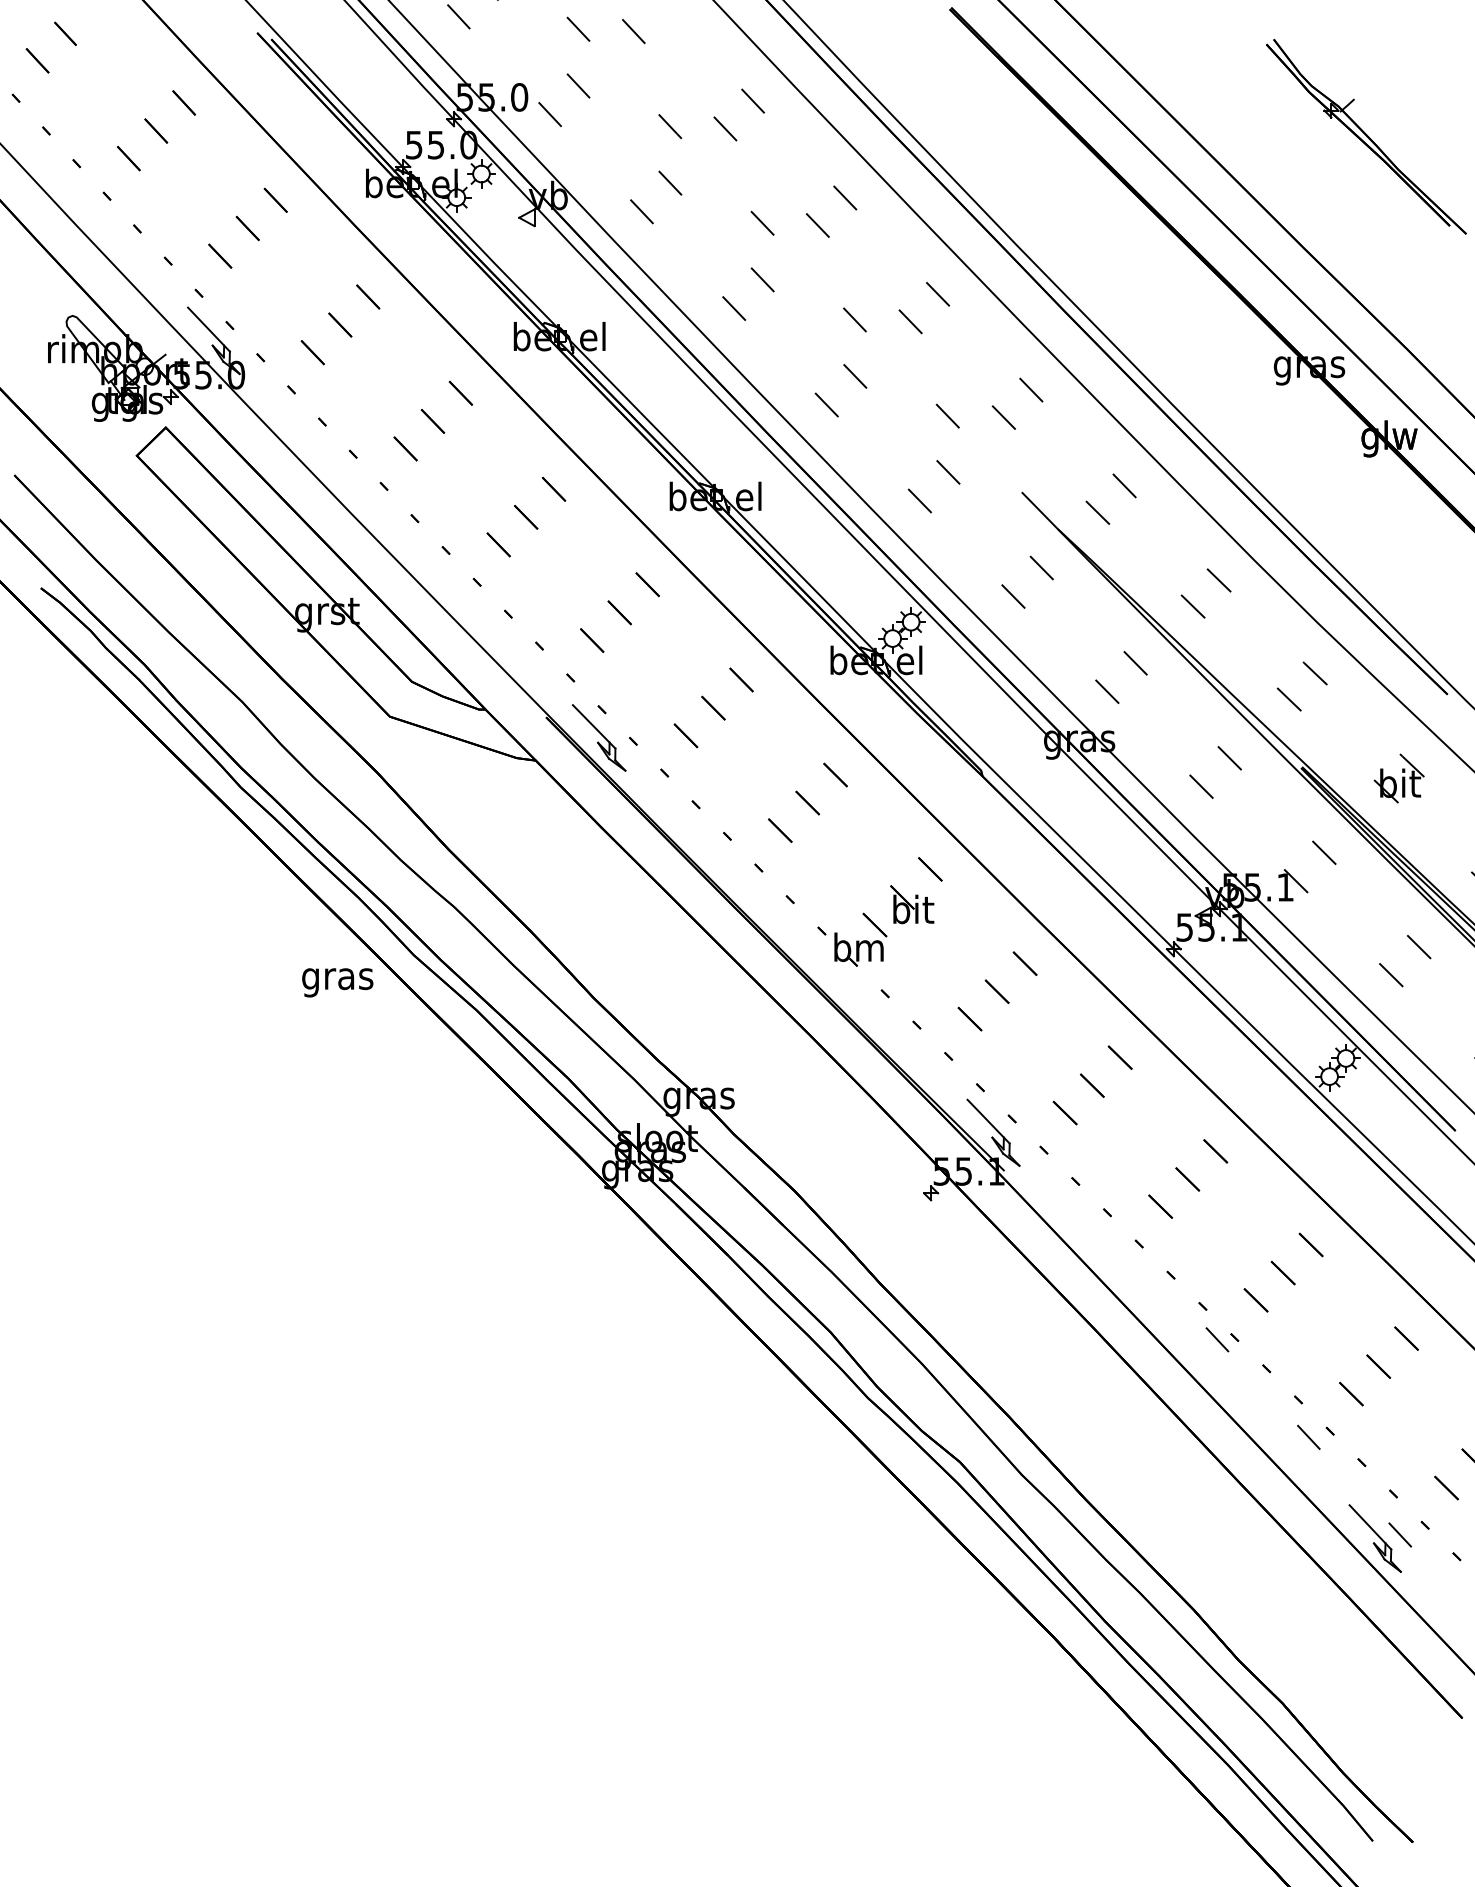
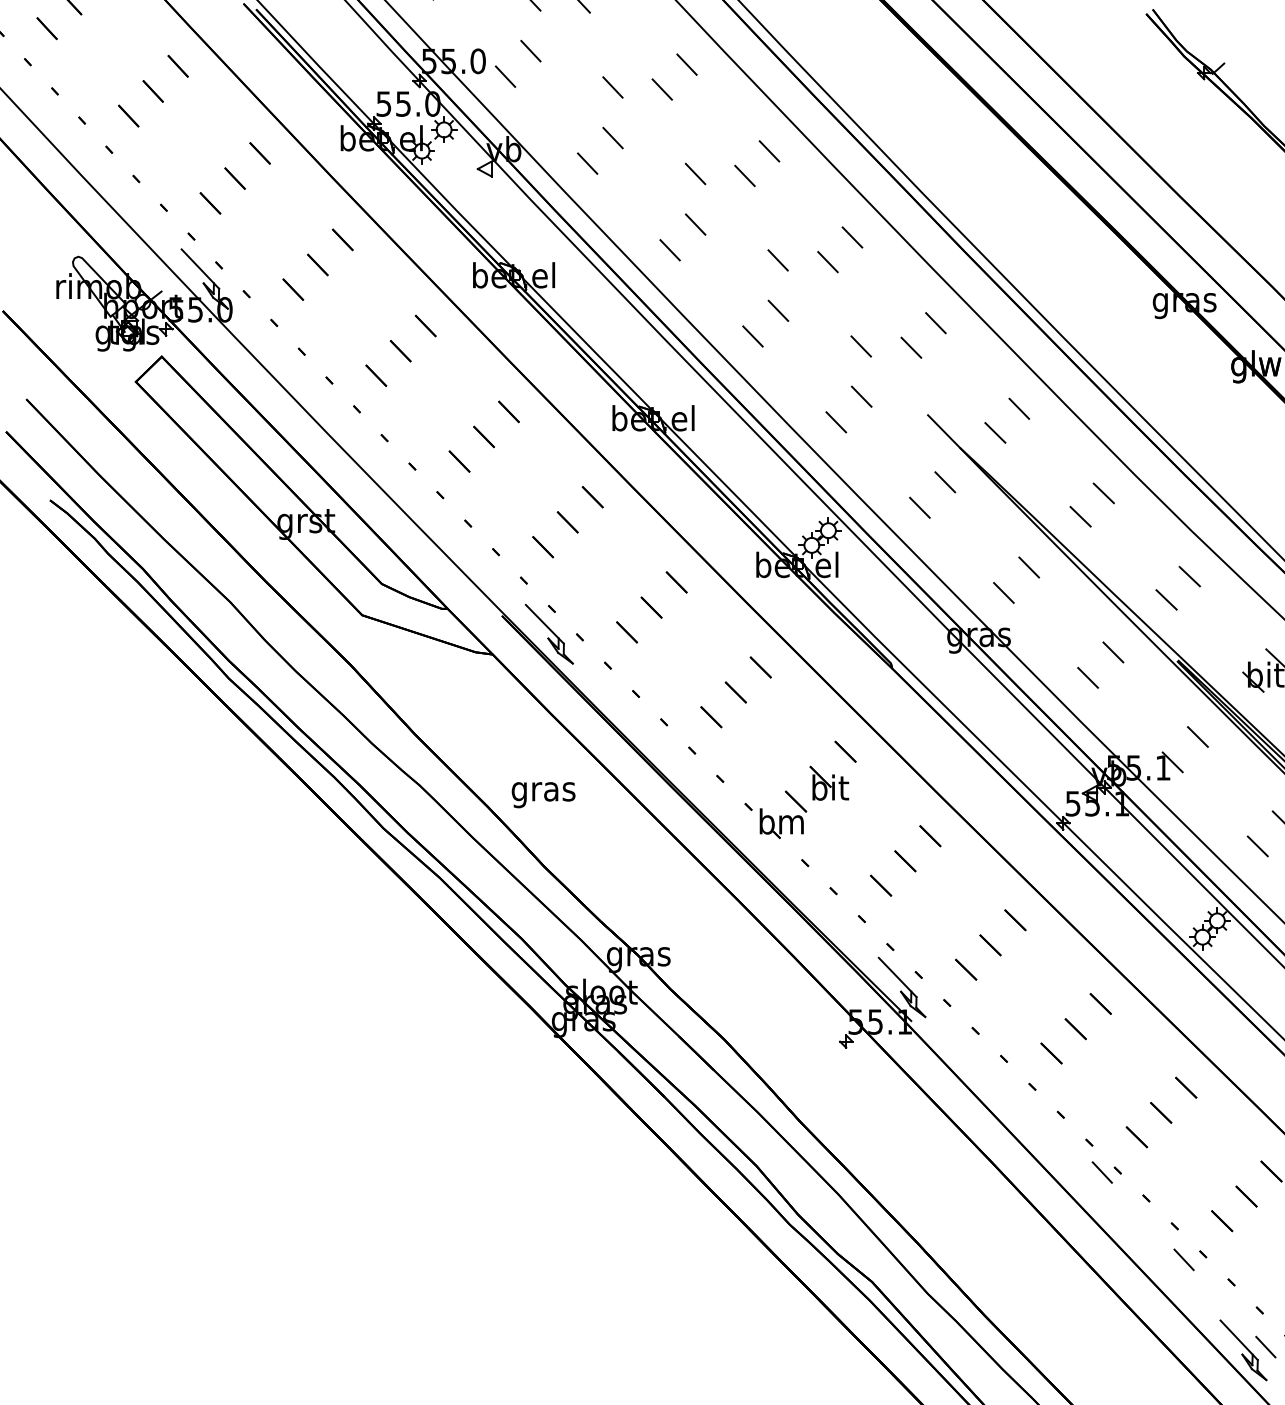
text: (337, 982) -> (543, 794), moved

